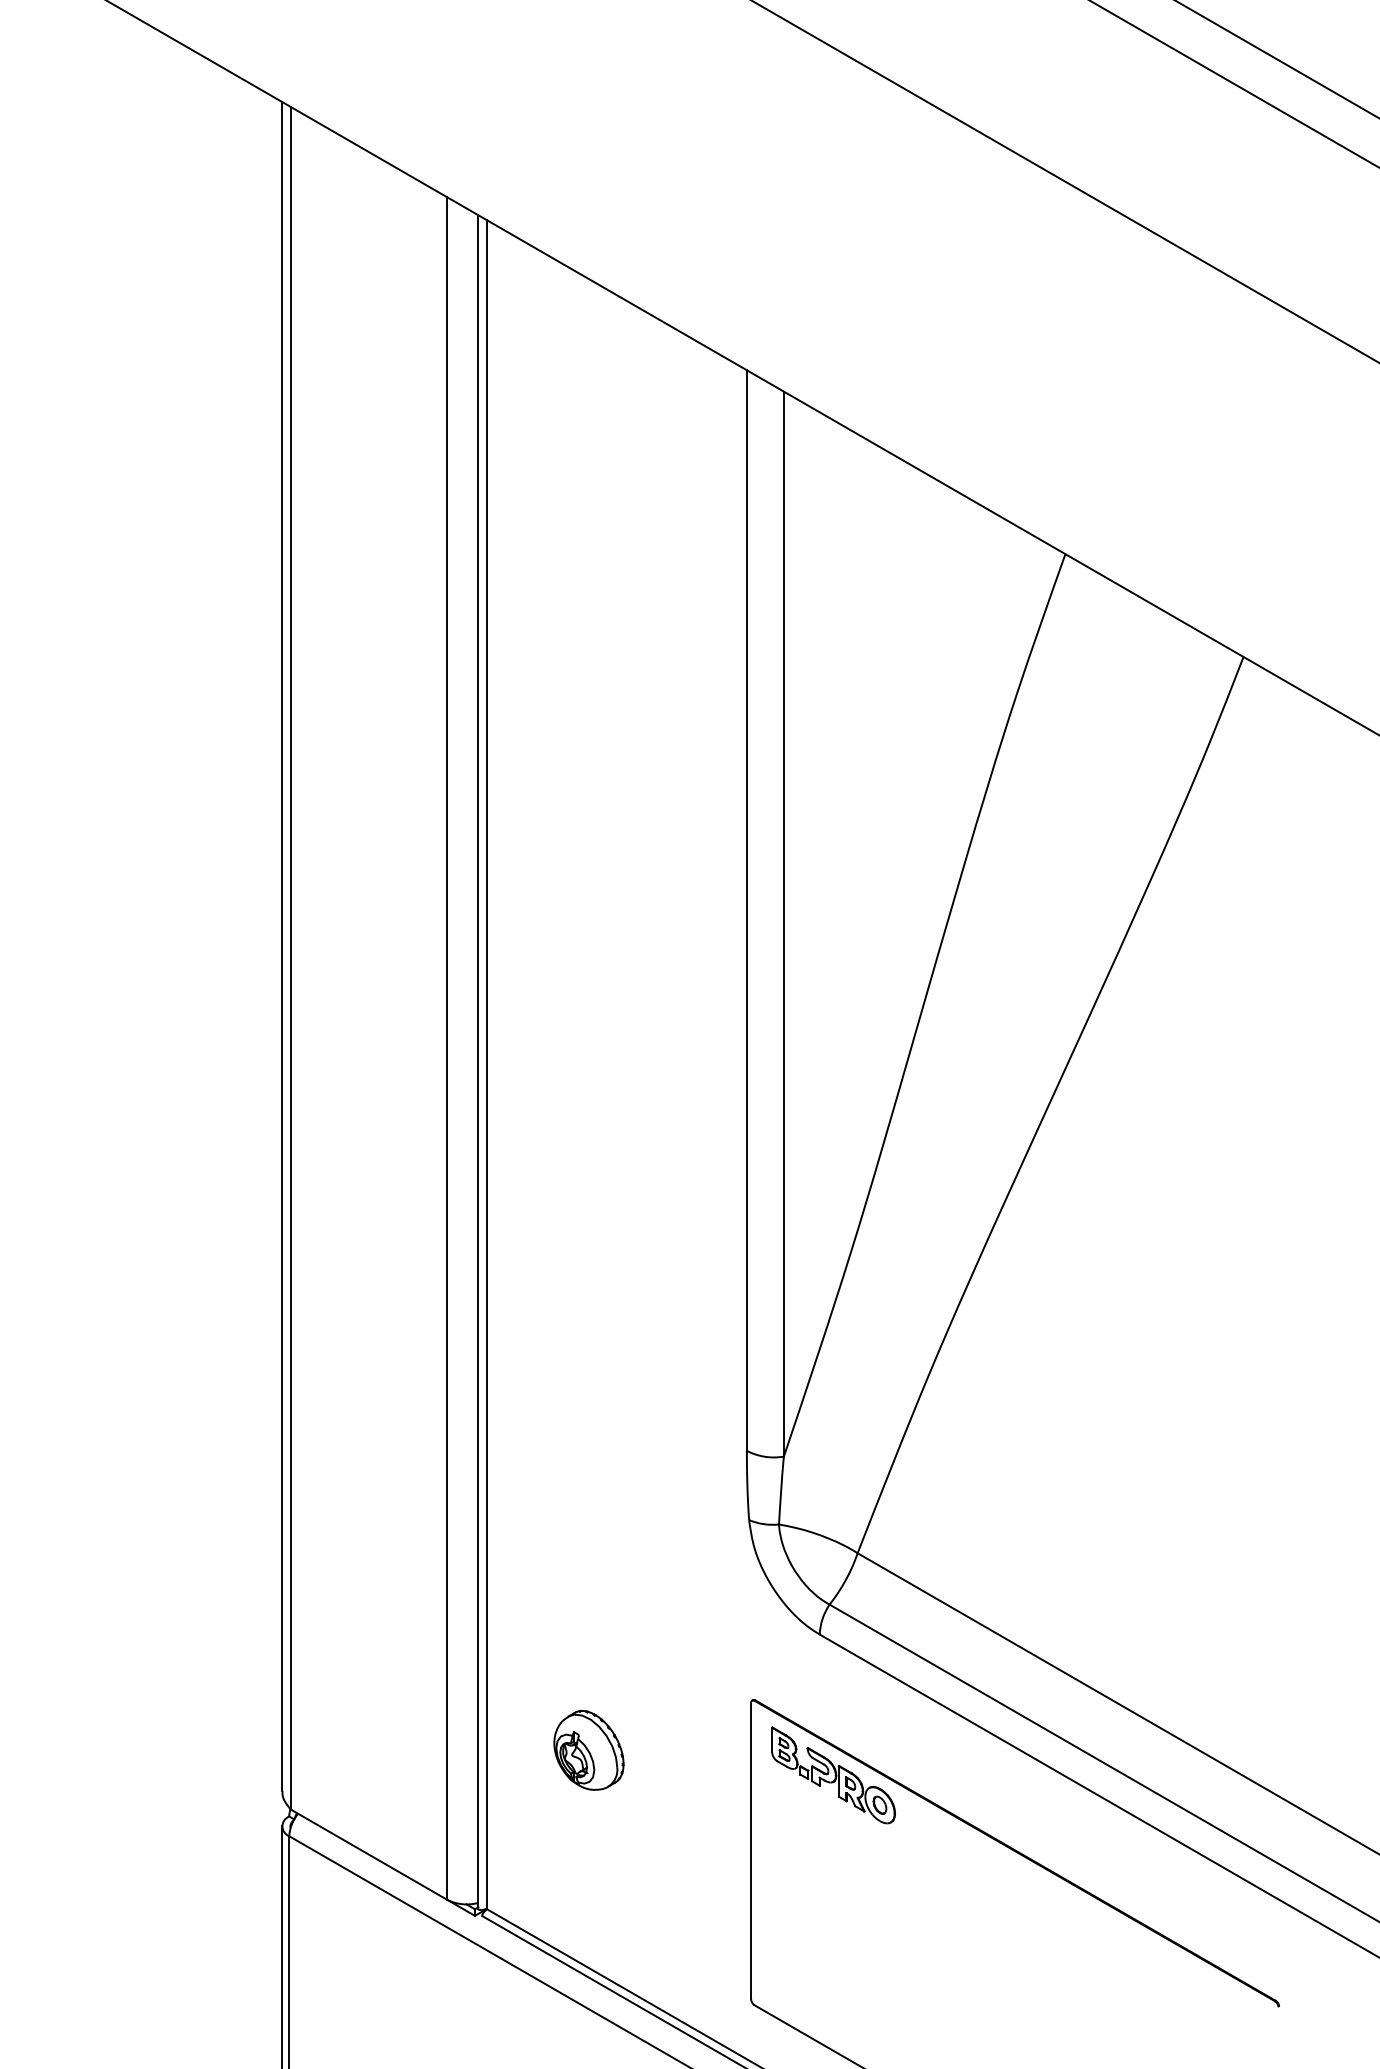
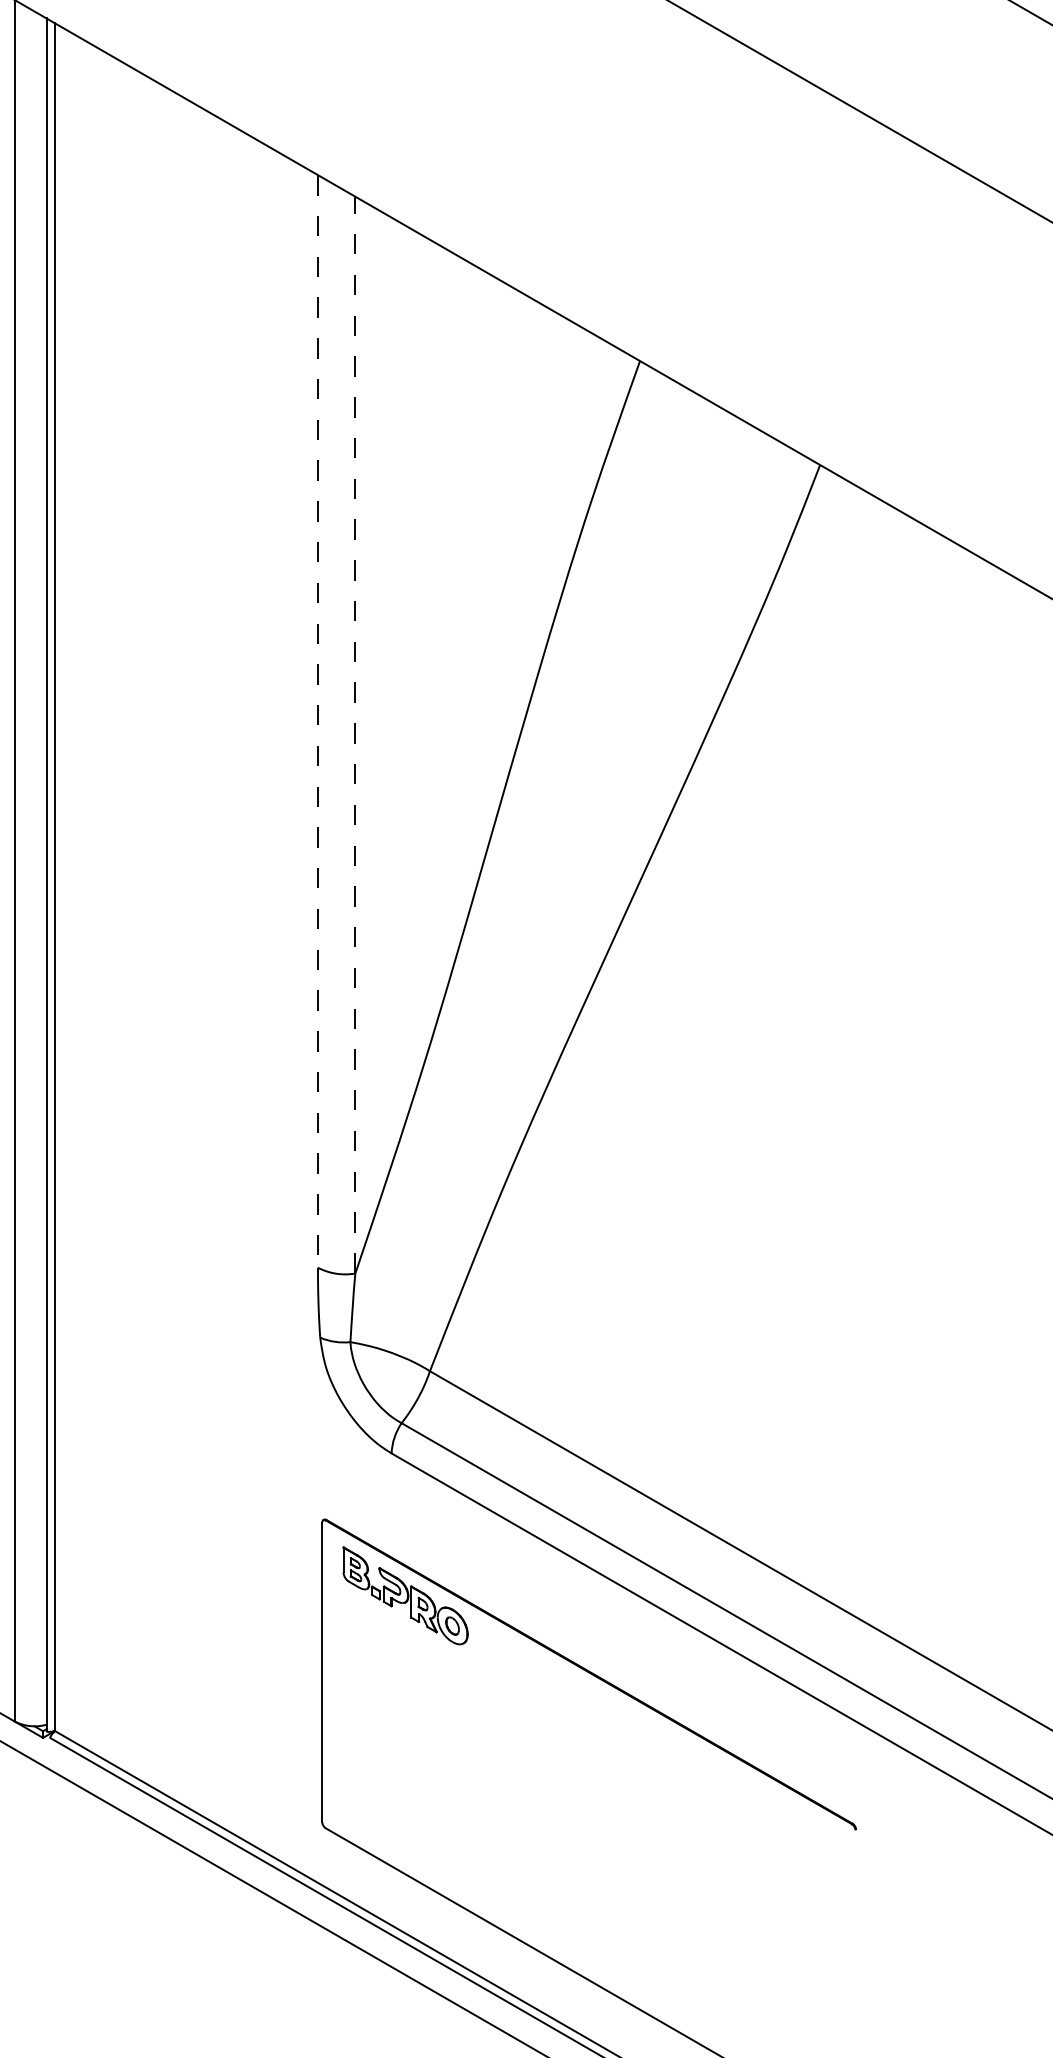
line: (746, 911) -> (317, 722), solid -> dashed
line: (783, 923) -> (354, 734), solid -> dashed
part: (588, 1749) -> (157, 1569), removed

